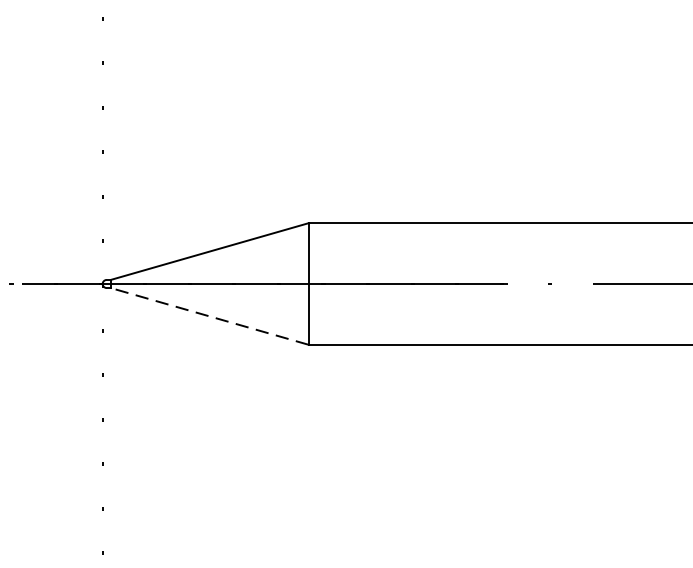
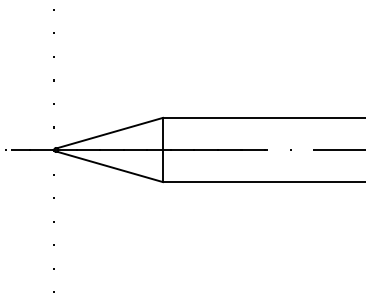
line: (209, 315) -> (110, 166), dashed -> solid

